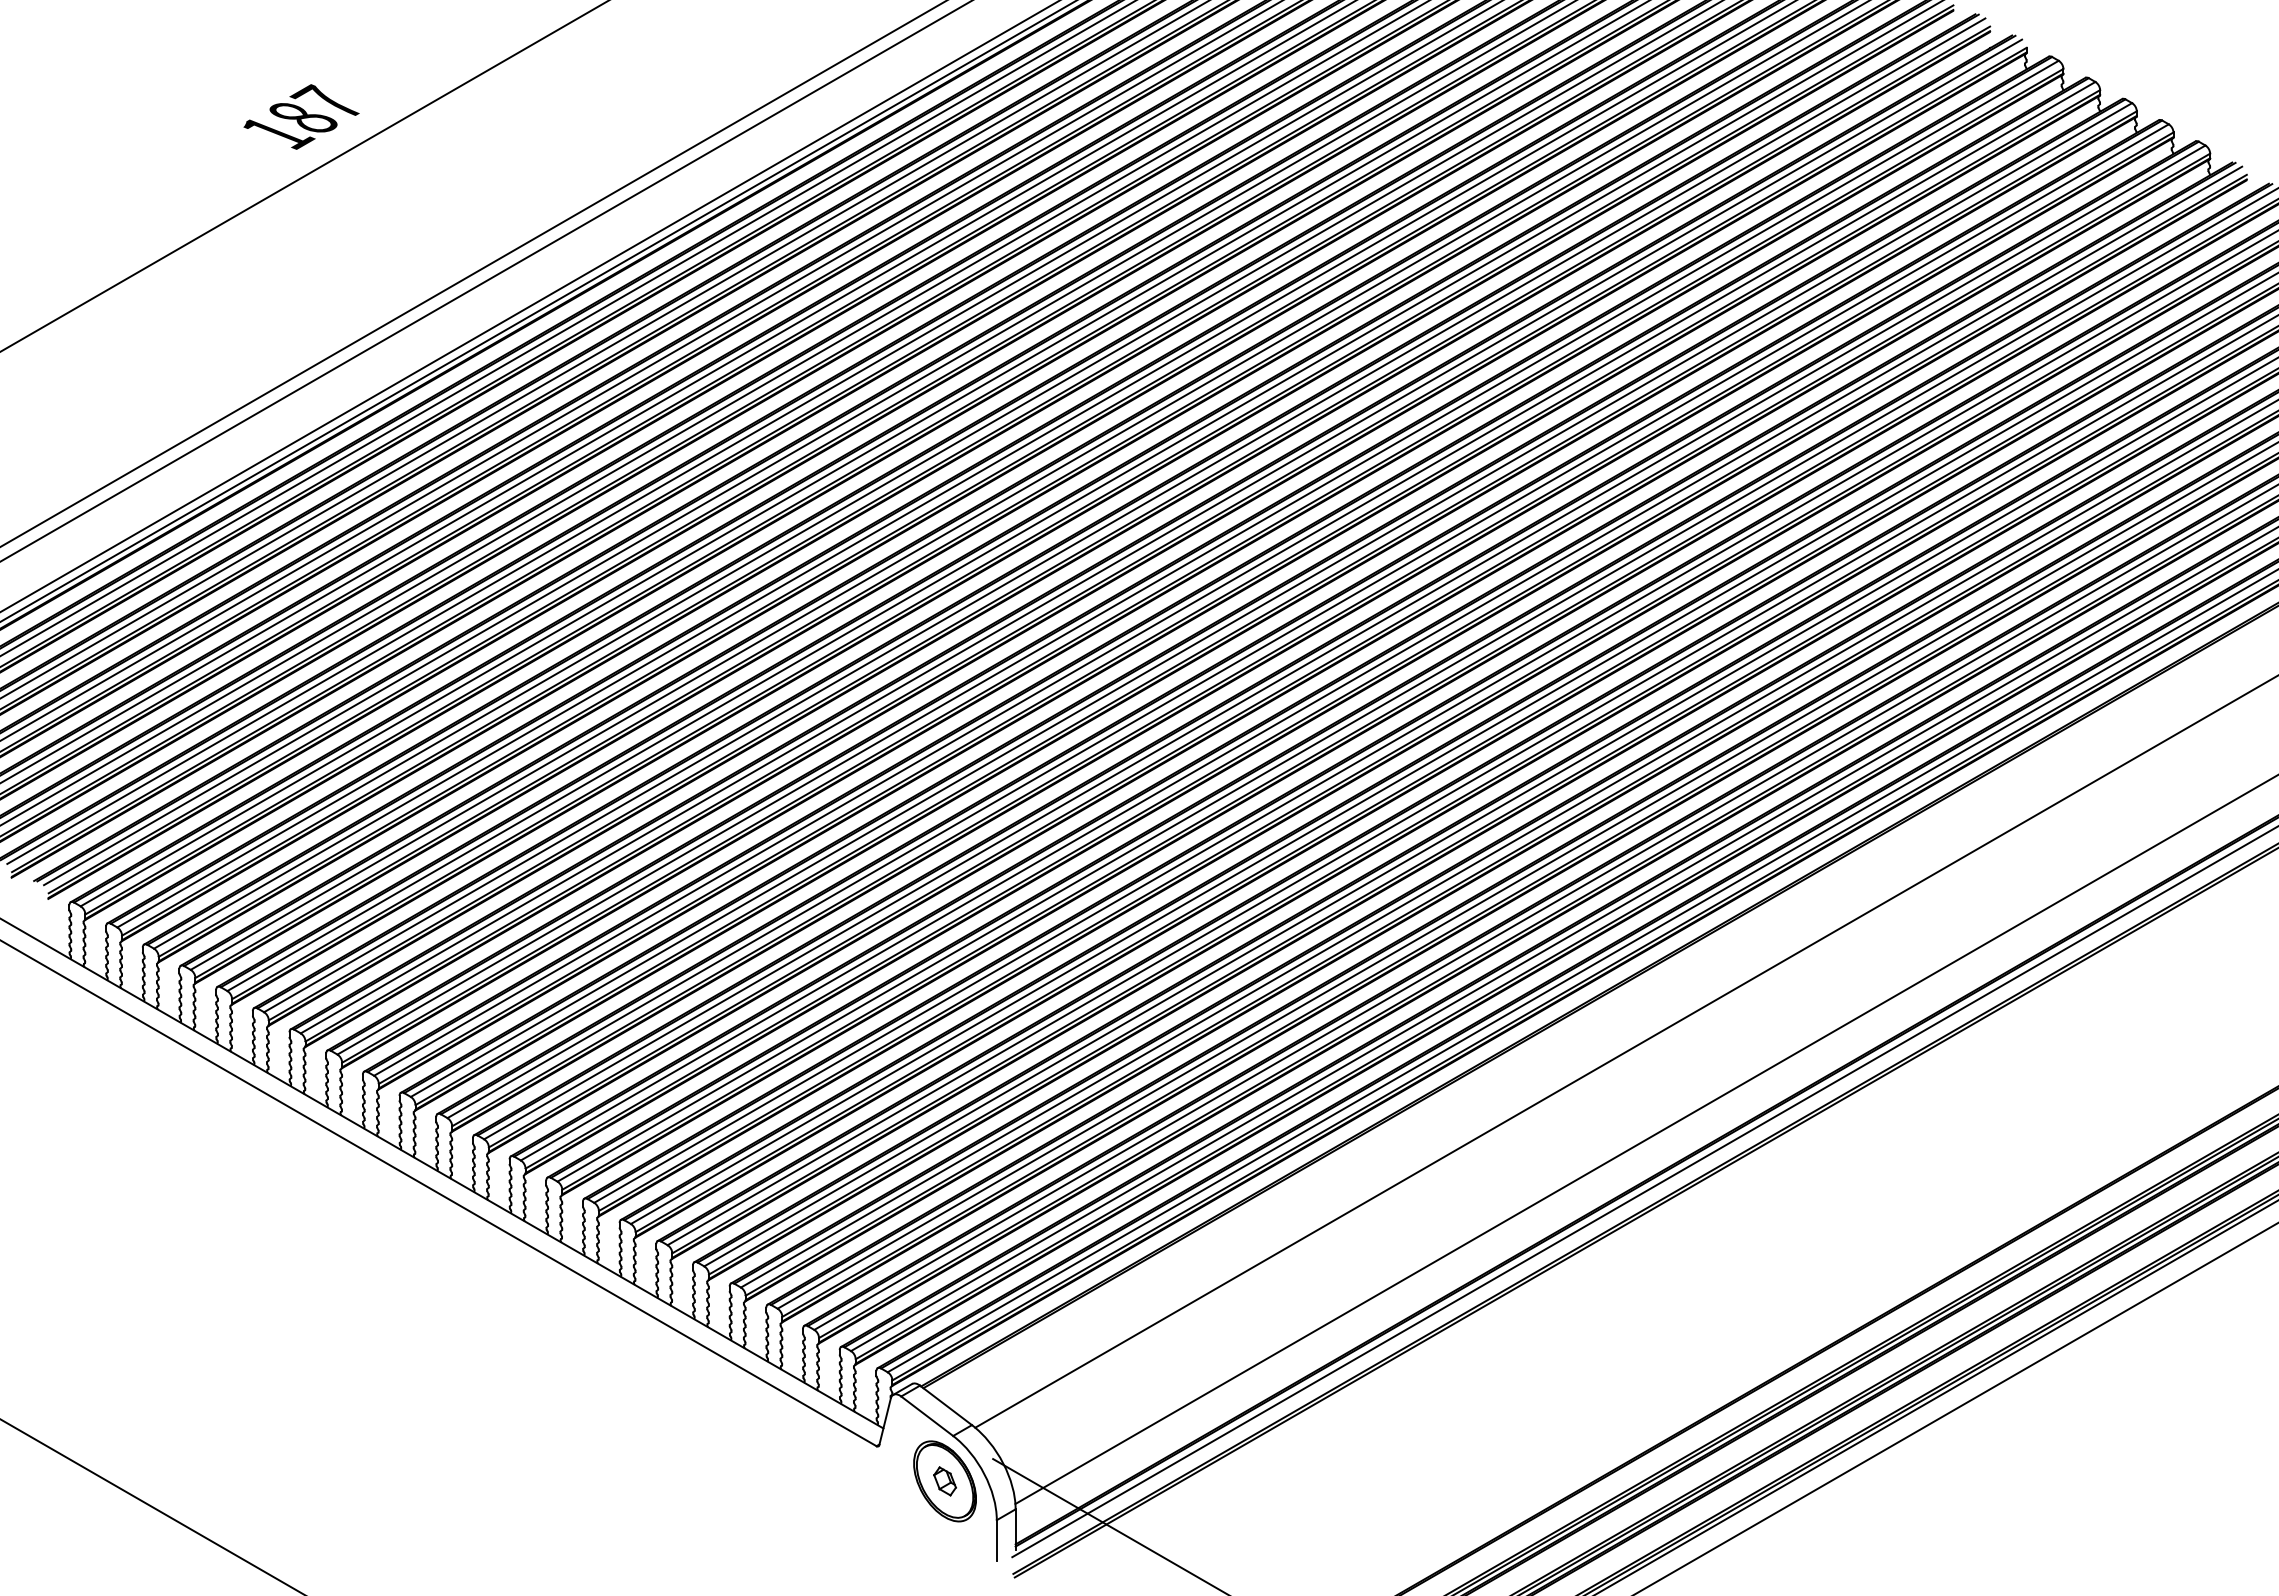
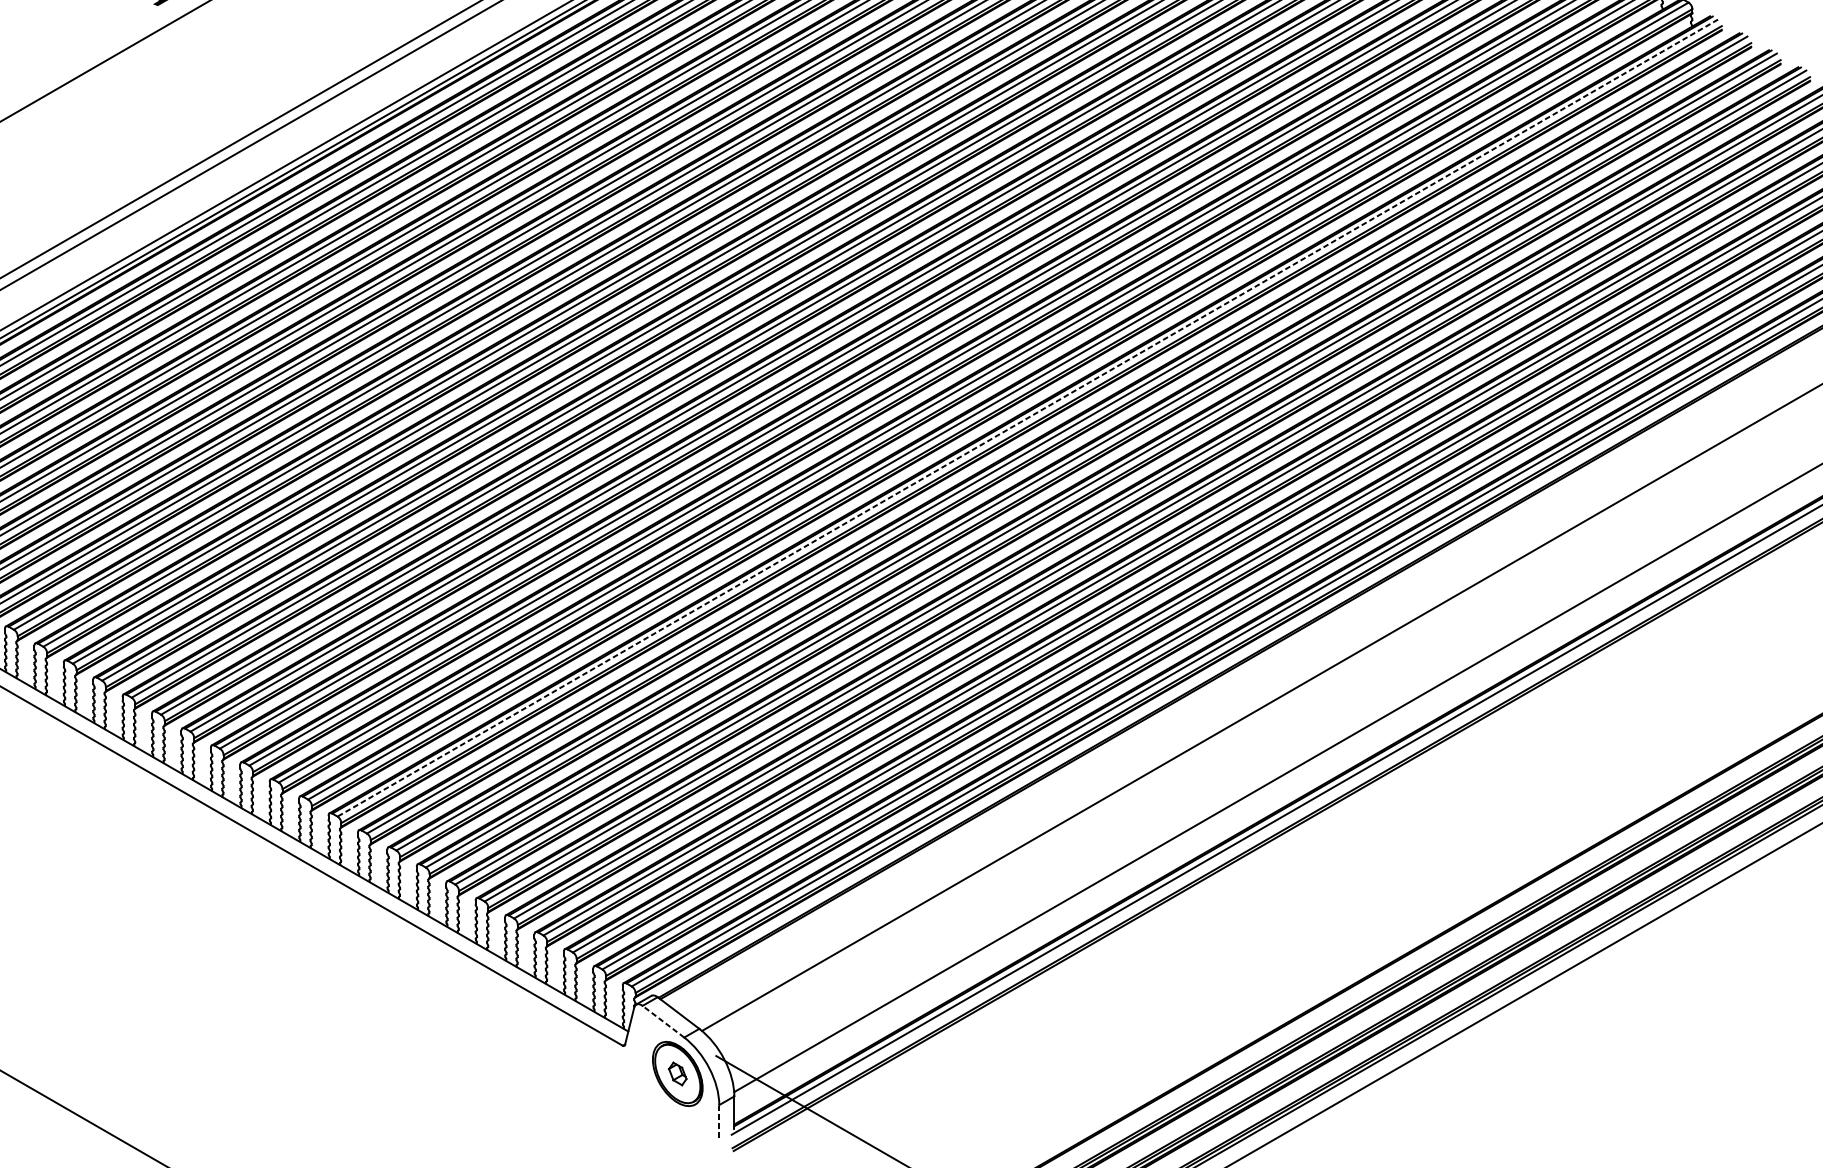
line: (1381, 663) -> (1027, 418), solid -> dashed
line: (927, 1416) -> (663, 1021), solid -> dashed
line: (996, 1539) -> (719, 1120), solid -> dashed

